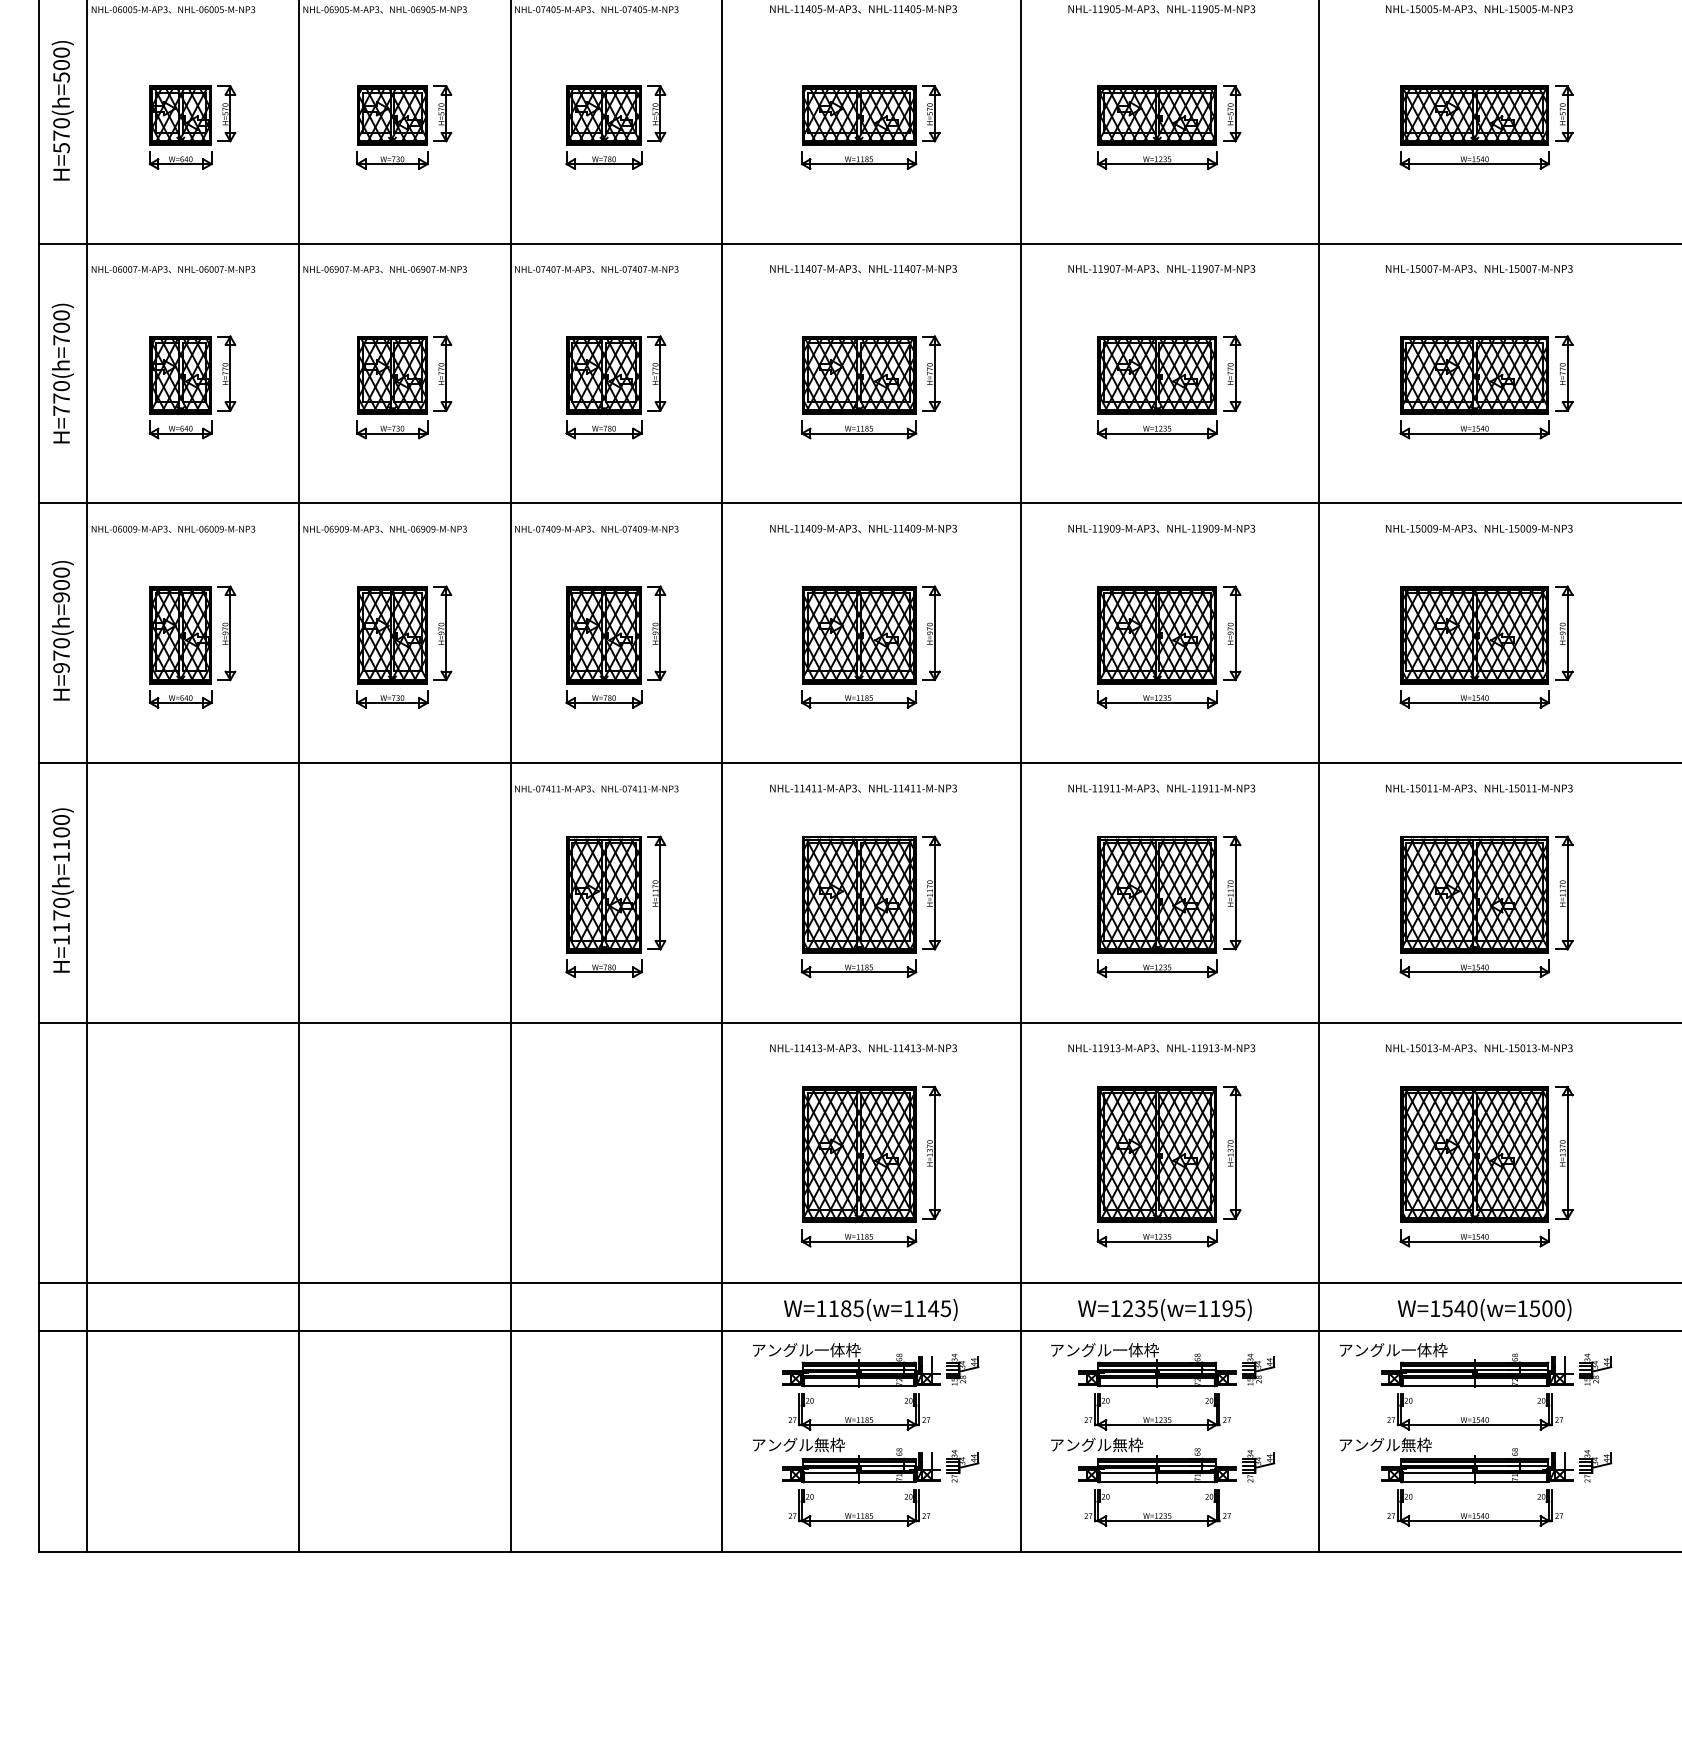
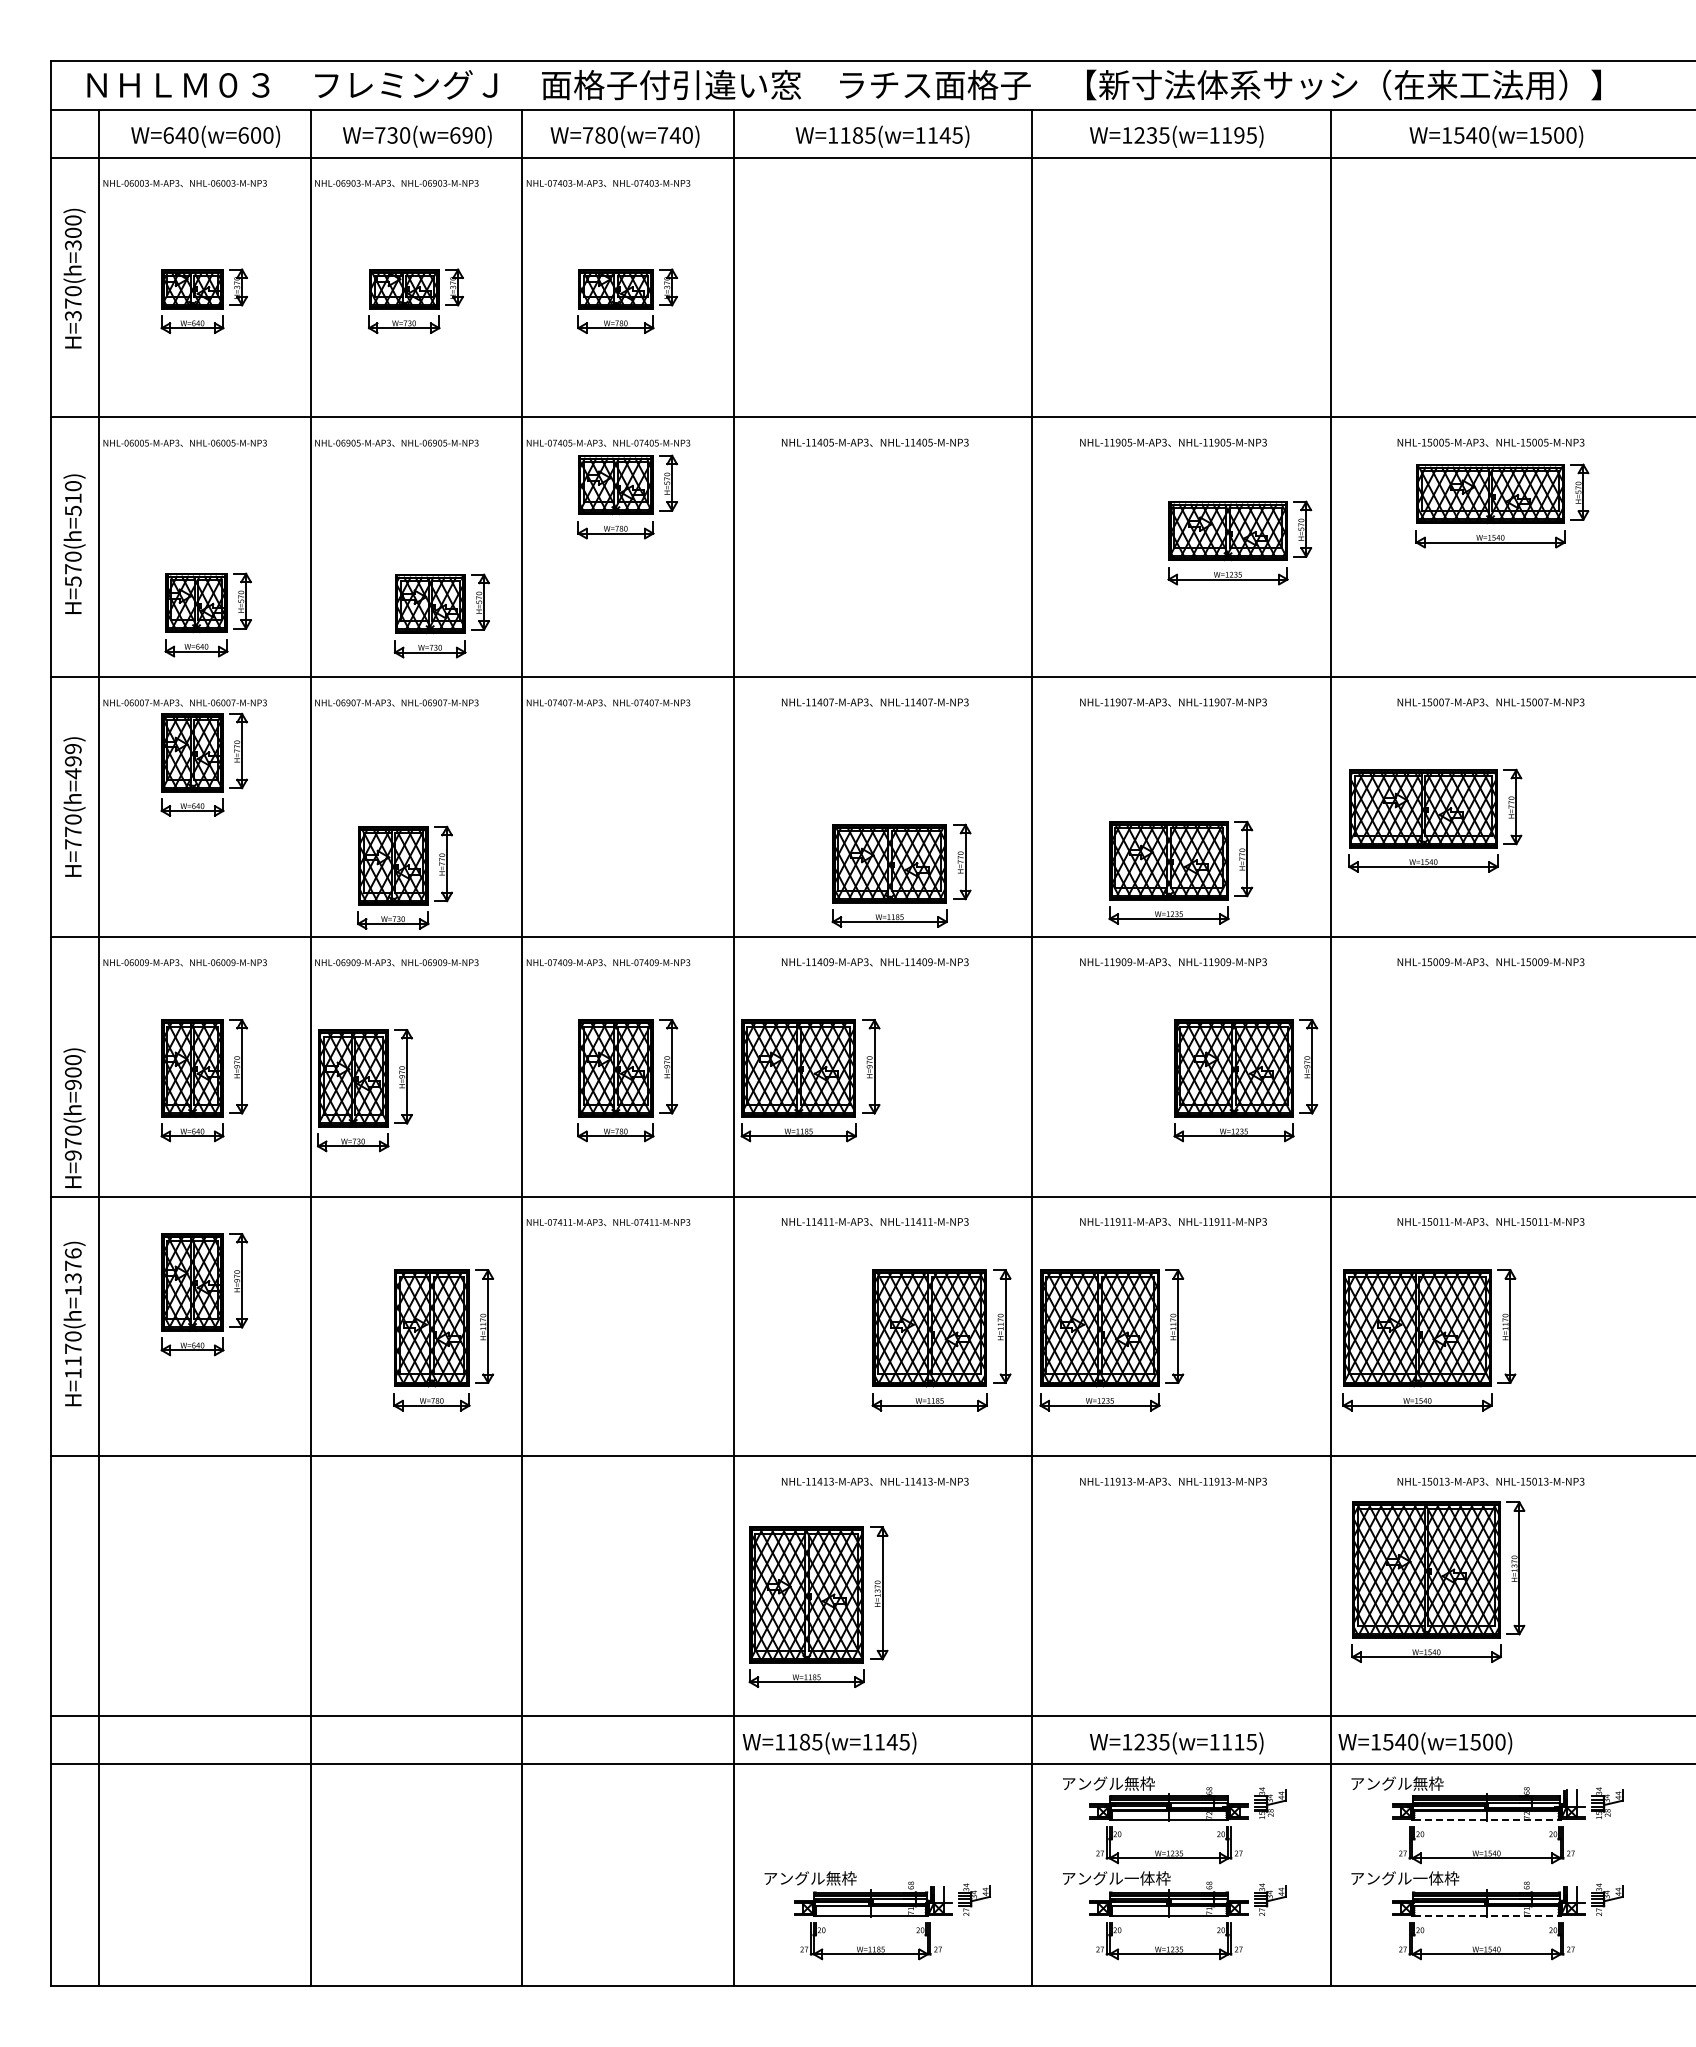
text: (60, 65) -> (72, 498), H=570(h=500) -> H=570(h=510)
part: (191, 127) -> (207, 614), moved
part: (403, 127) -> (441, 615), moved
part: (615, 127) -> (627, 496), moved
part: (870, 127) -> (882, 560), removed
part: (1168, 127) -> (1239, 542), moved
part: (1486, 127) -> (1502, 505), moved
text: (61, 328) -> (73, 761), H=770(h=700) -> H=770(h=499)
part: (191, 387) -> (203, 764), moved
part: (403, 387) -> (404, 877), moved
part: (615, 387) -> (627, 820), removed
part: (870, 387) -> (901, 875), moved
part: (1168, 387) -> (1180, 872), moved
part: (1486, 387) -> (1435, 820), moved
text: (62, 630) -> (74, 1117), moved
part: (403, 647) -> (364, 1090), moved
part: (870, 647) -> (810, 1080), moved
part: (1168, 647) -> (1245, 1080), moved
part: (1486, 647) -> (1498, 1080), removed
text: (60, 832) -> (72, 1265), H=1170(h=1100) -> H=1170(h=1376)
part: (191, 861) -> (203, 1294), added
part: (615, 907) -> (443, 1340), moved
part: (870, 907) -> (941, 1340), moved
part: (1168, 907) -> (1111, 1340), moved
part: (1486, 907) -> (1429, 1340), moved
part: (870, 1166) -> (818, 1606), moved
part: (1168, 1166) -> (1180, 1599), removed
part: (1486, 1166) -> (1438, 1581), moved
text: (1227, 1308) -> (1239, 1741), W=1235(w=1195) -> W=1235(w=1115)
text: (870, 1310) -> (829, 1743), moved
text: (1484, 1310) -> (1425, 1743), moved
text: (1135, 1350) -> (1147, 1783), アングル一体枠 -> アングル無枠
text: (1424, 1350) -> (1436, 1783), アングル一体枠 -> アングル無枠
line: (1475, 1386) -> (1487, 1819), solid -> dashed
part: (865, 1387) -> (877, 1820), removed
text: (1135, 1445) -> (1147, 1878), アングル無枠 -> アングル一体枠
text: (1424, 1445) -> (1436, 1878), アングル無枠 -> アングル一体枠
line: (1475, 1482) -> (1487, 1915), solid -> dashed

